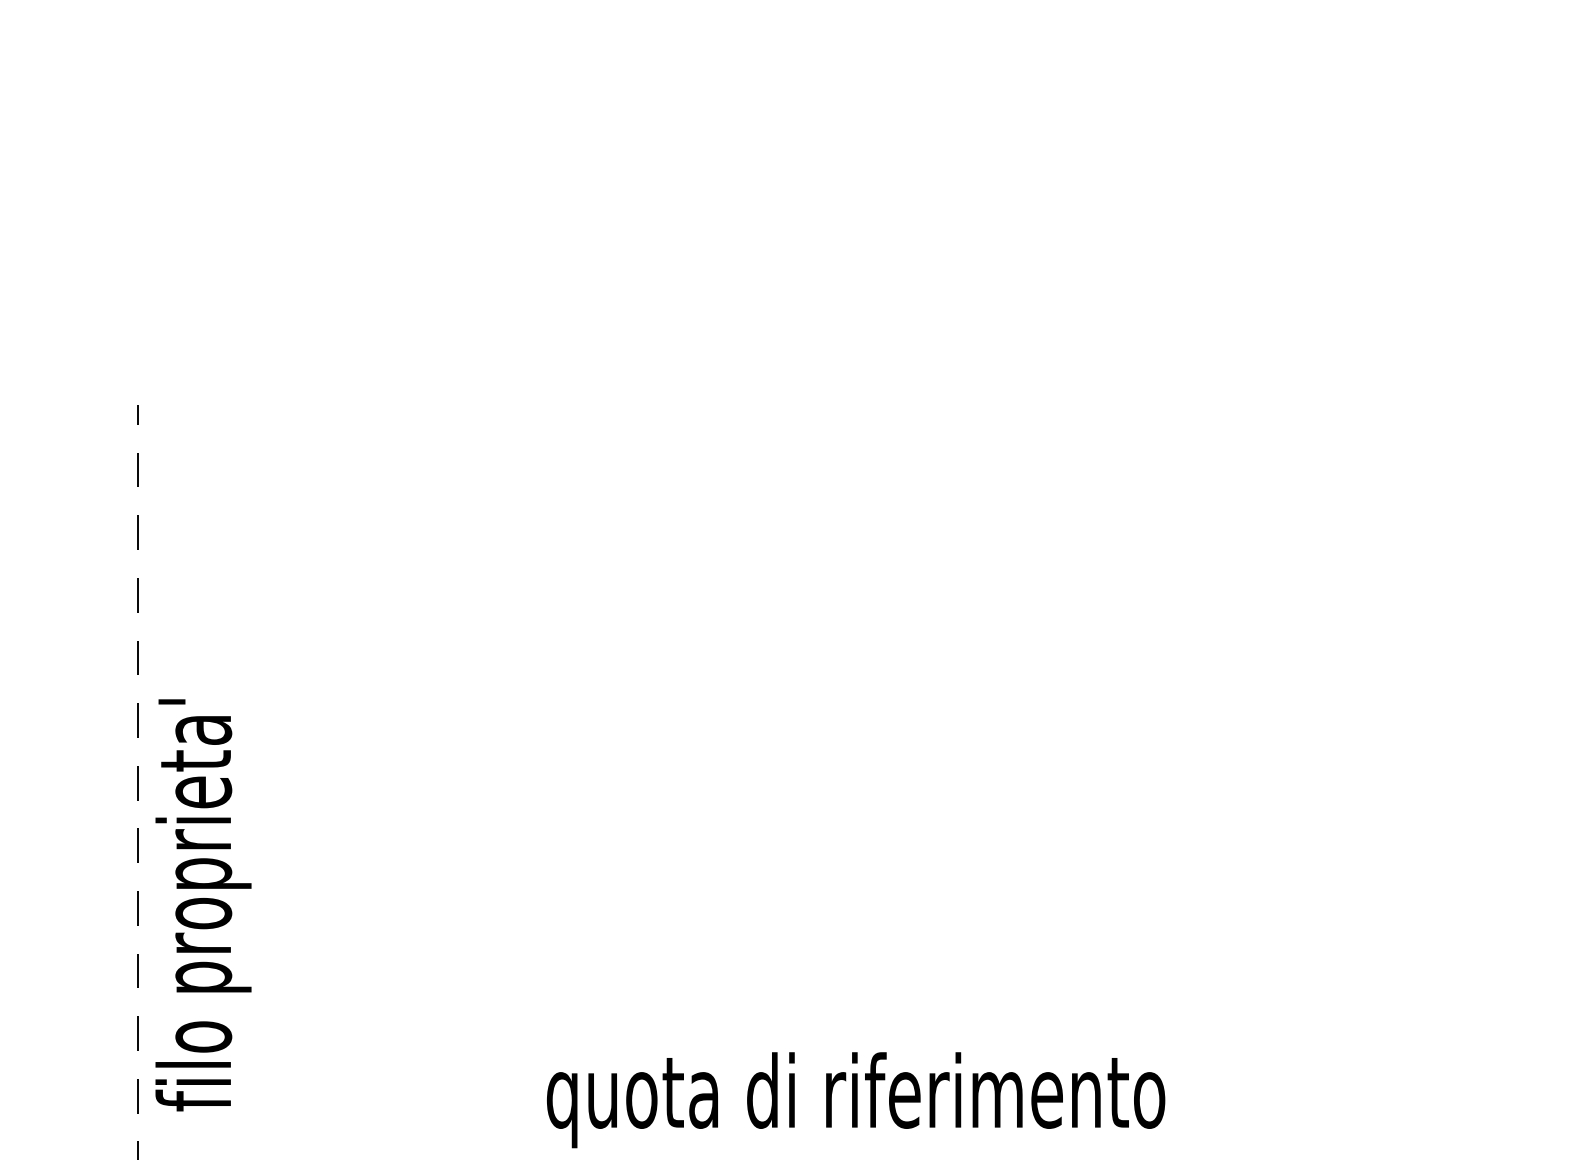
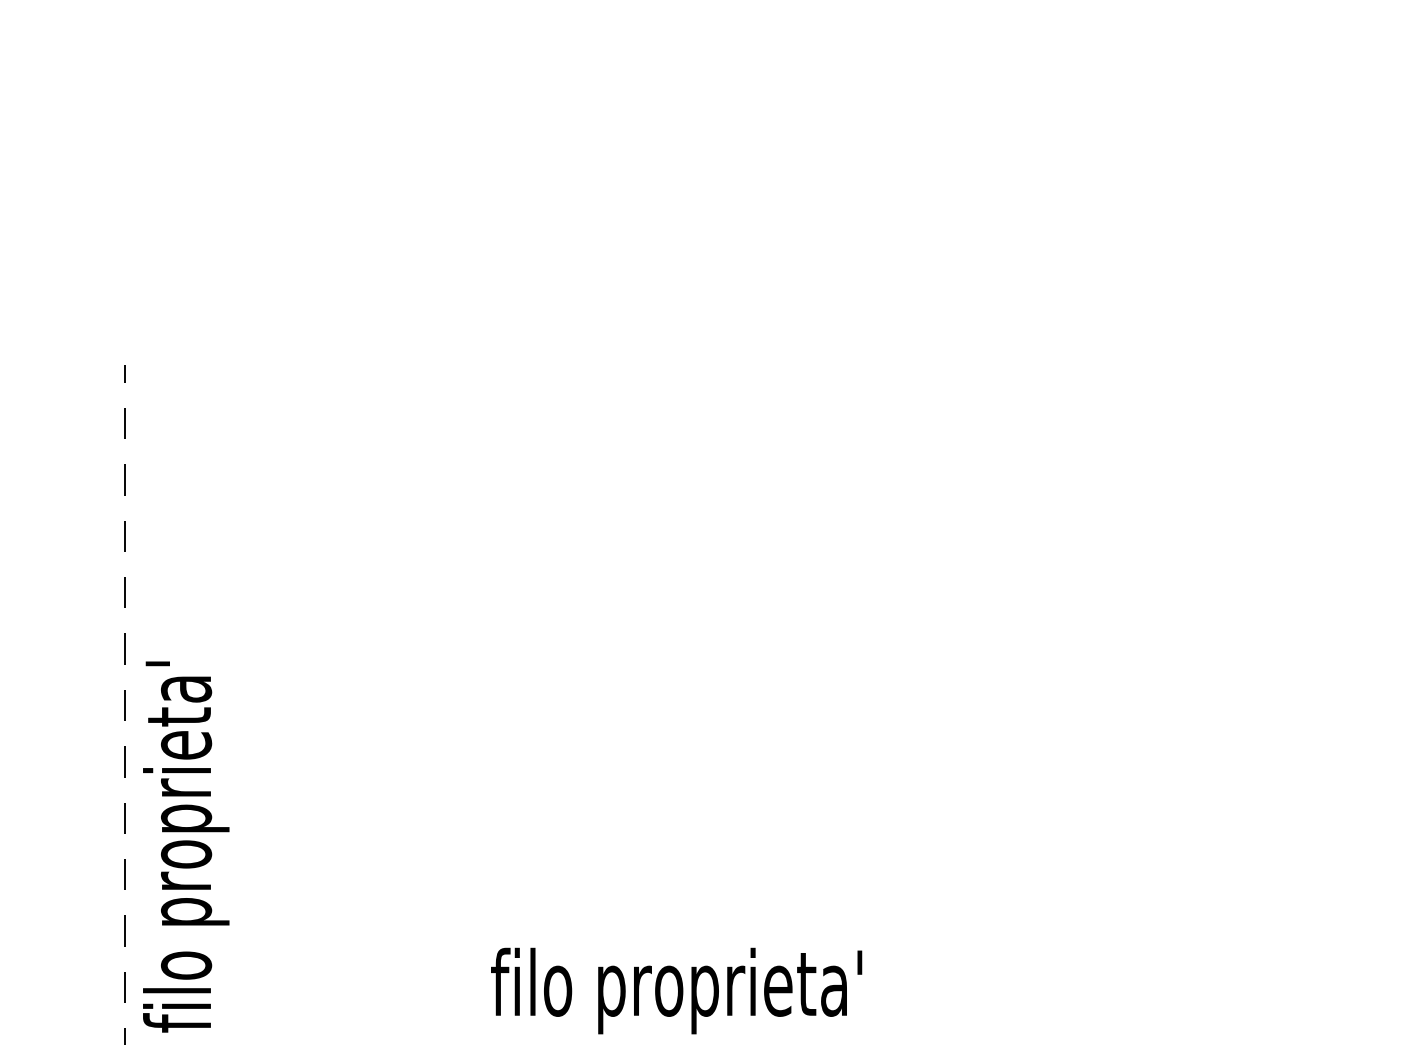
text: (203, 905) -> (186, 847), moved
text: (854, 1100) -> (769, 991), quota di riferimento -> filo proprieta'

